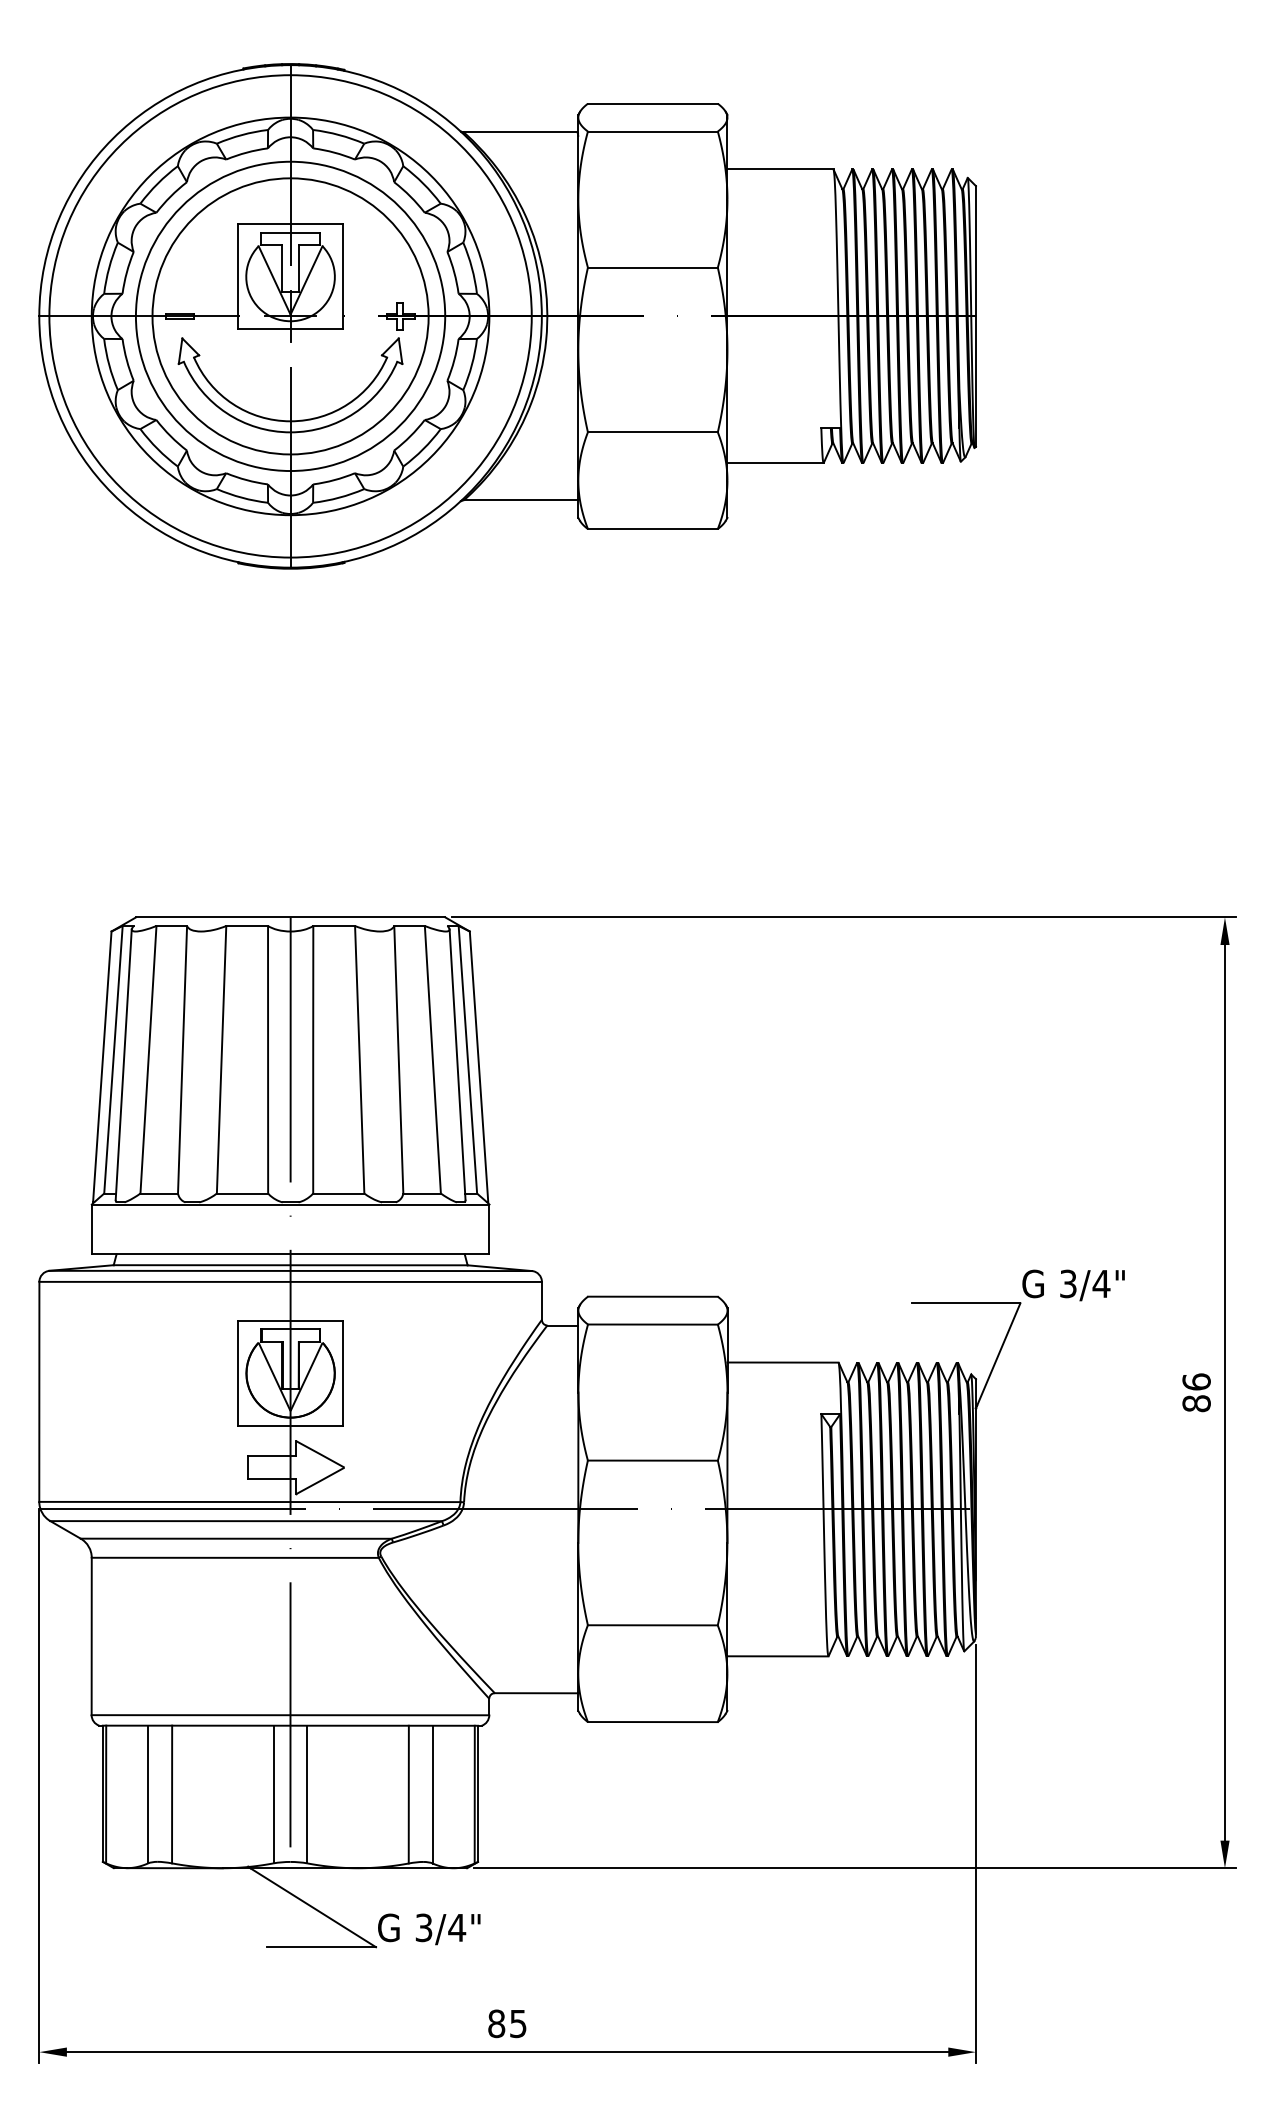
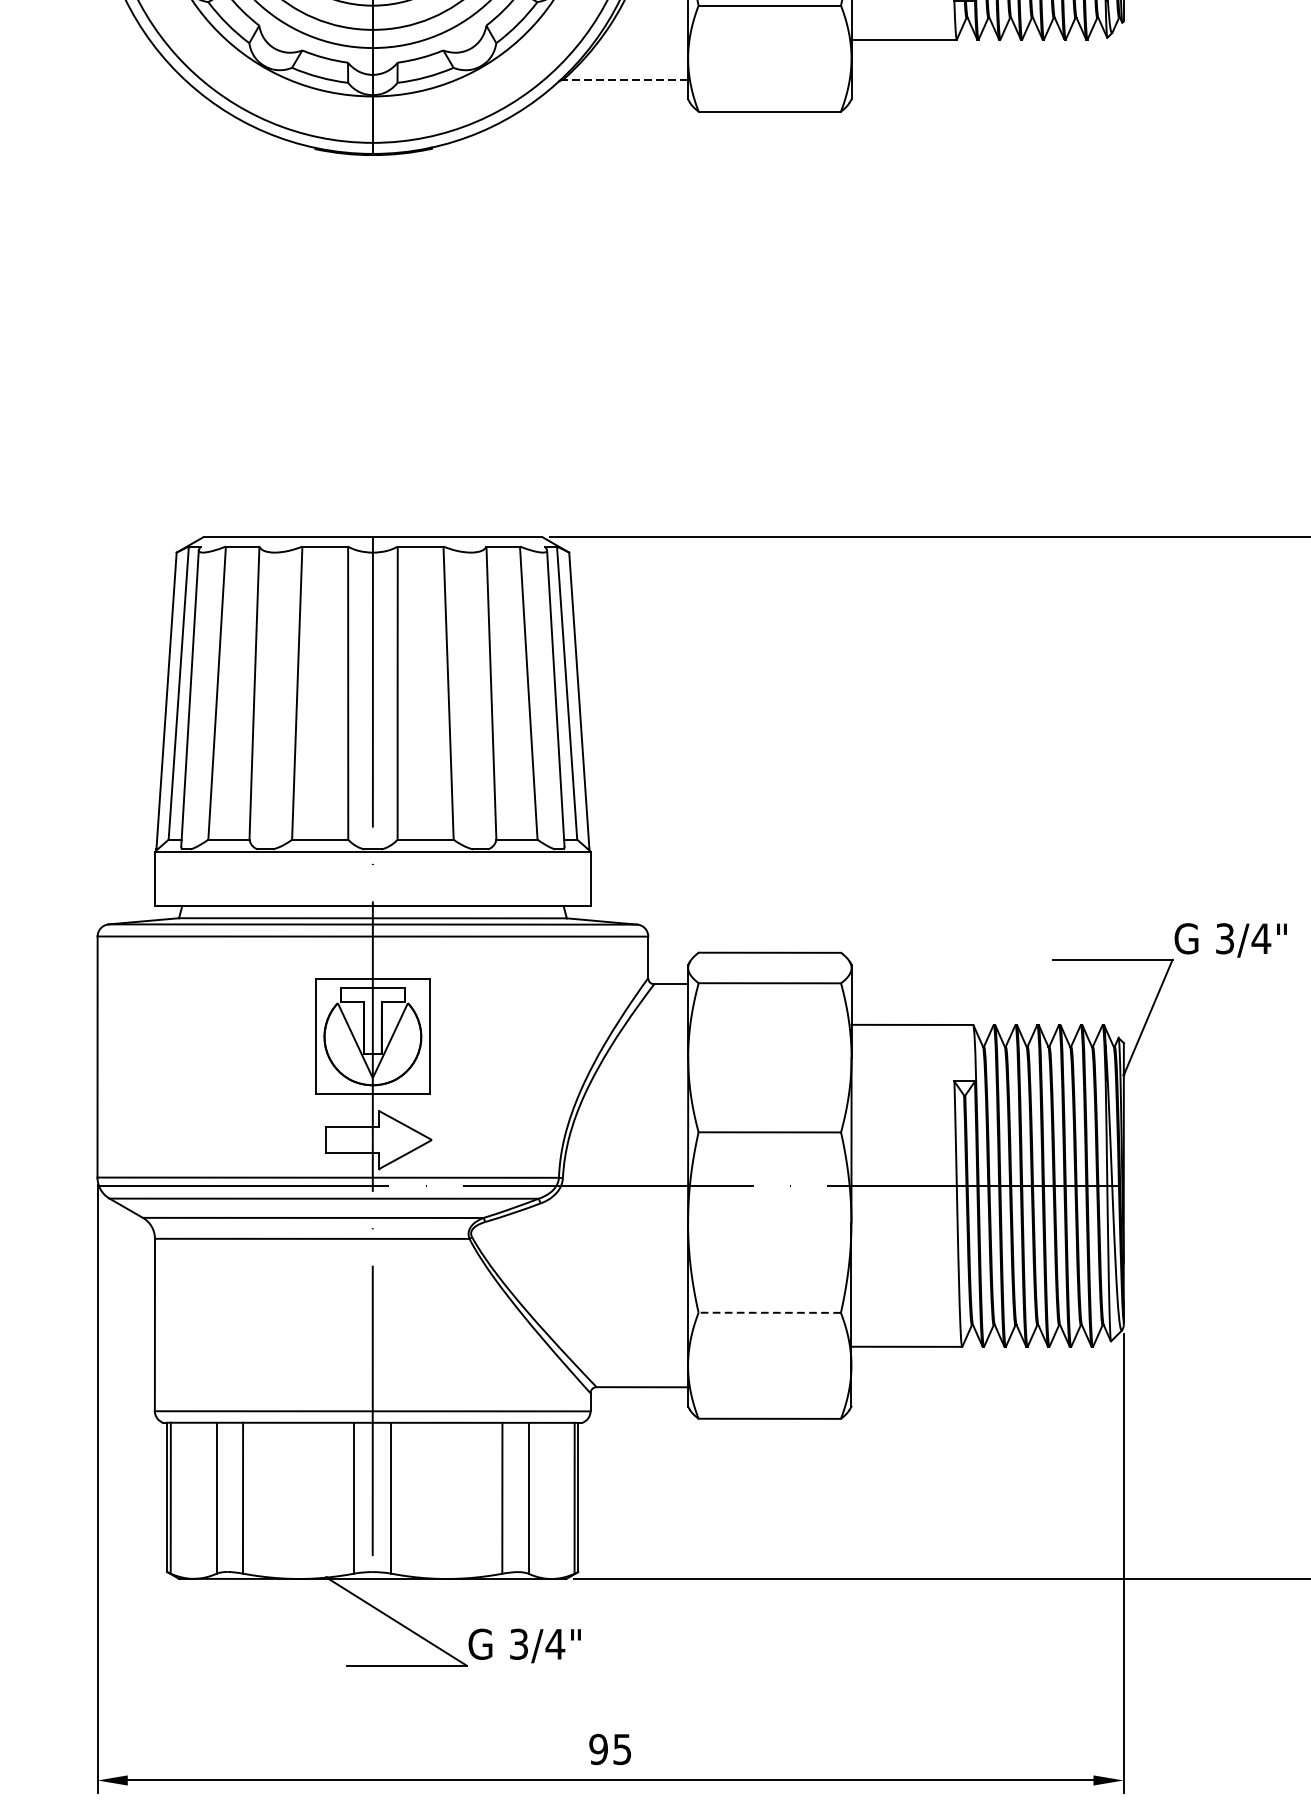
line: (520, 500) -> (624, 80), solid -> dashed
line: (652, 1625) -> (769, 1313), solid -> dashed
text: (496, 2023) -> (598, 1749), 85 -> 95

